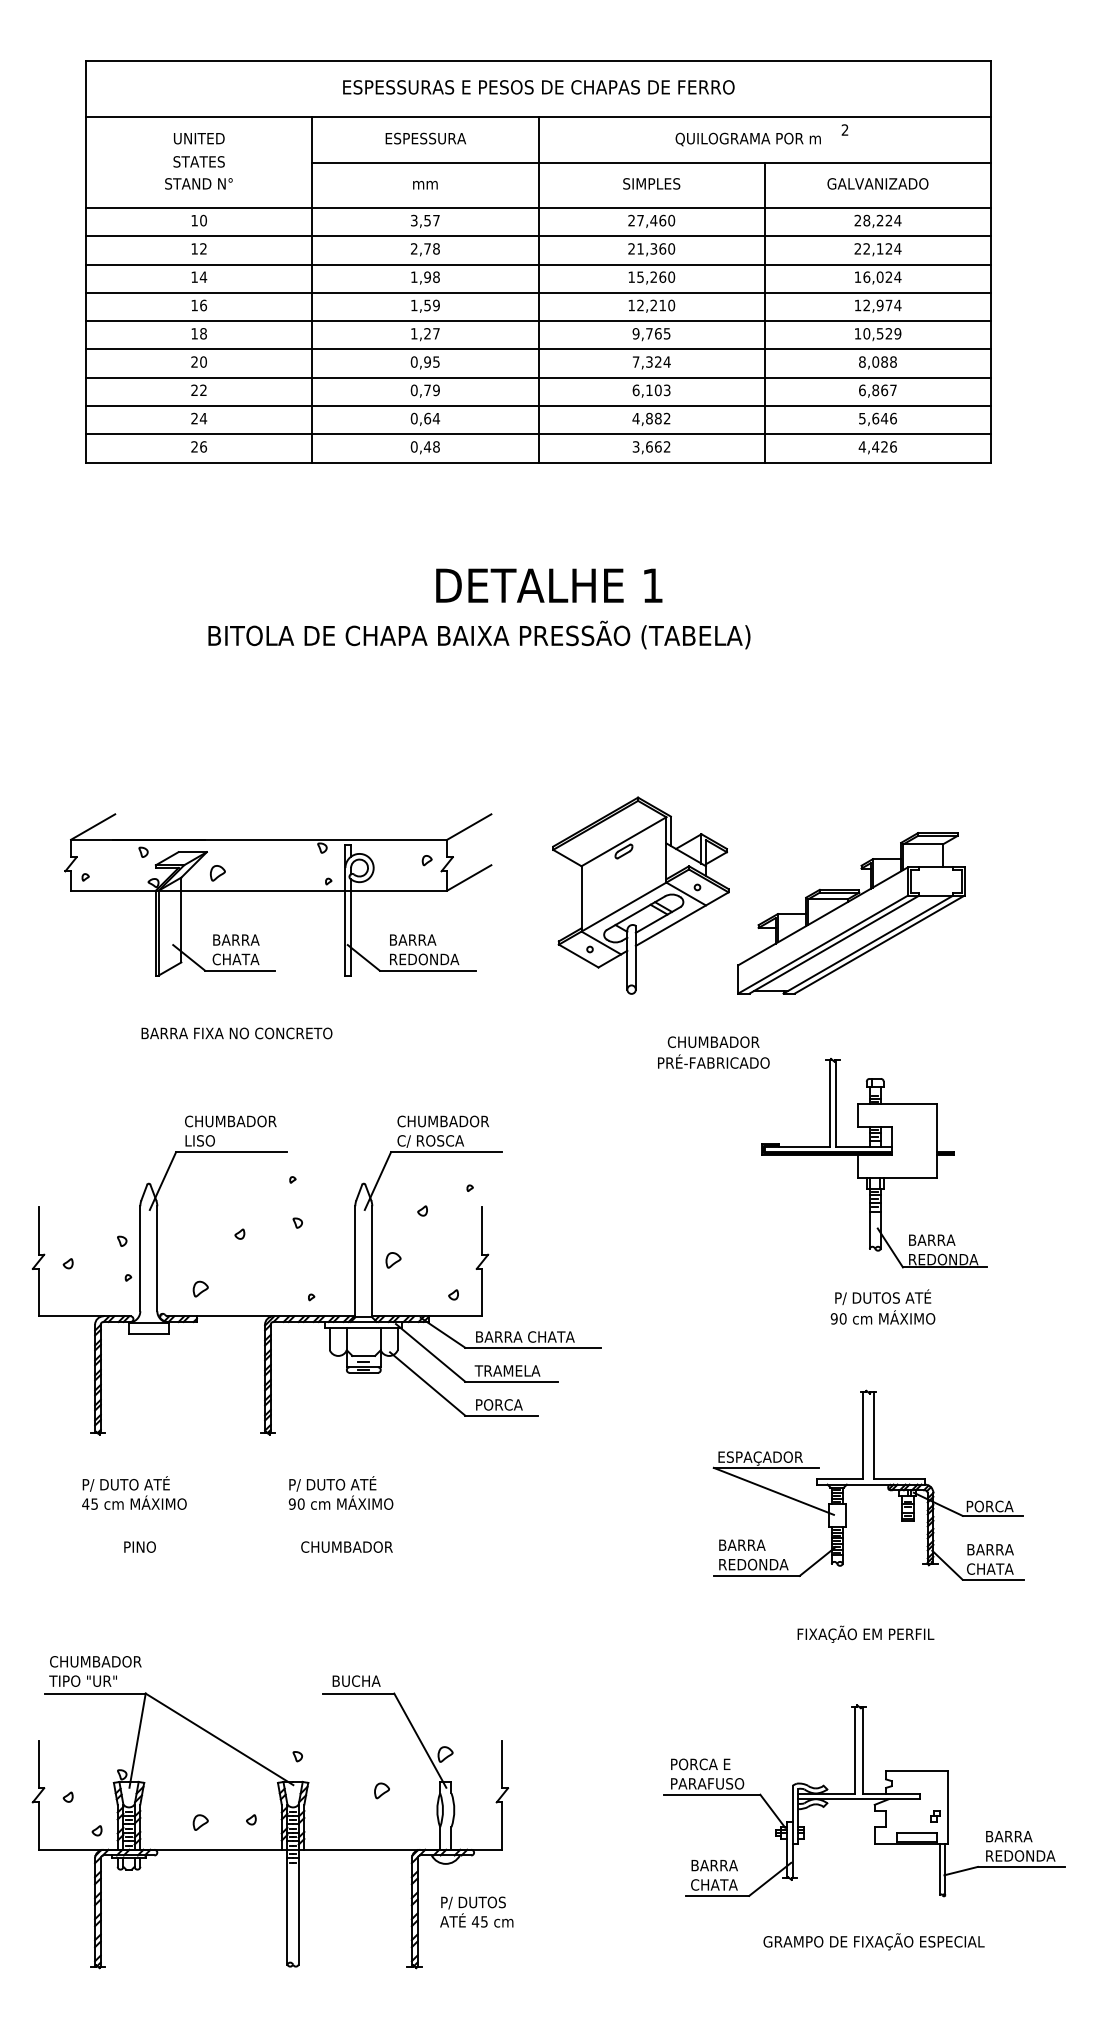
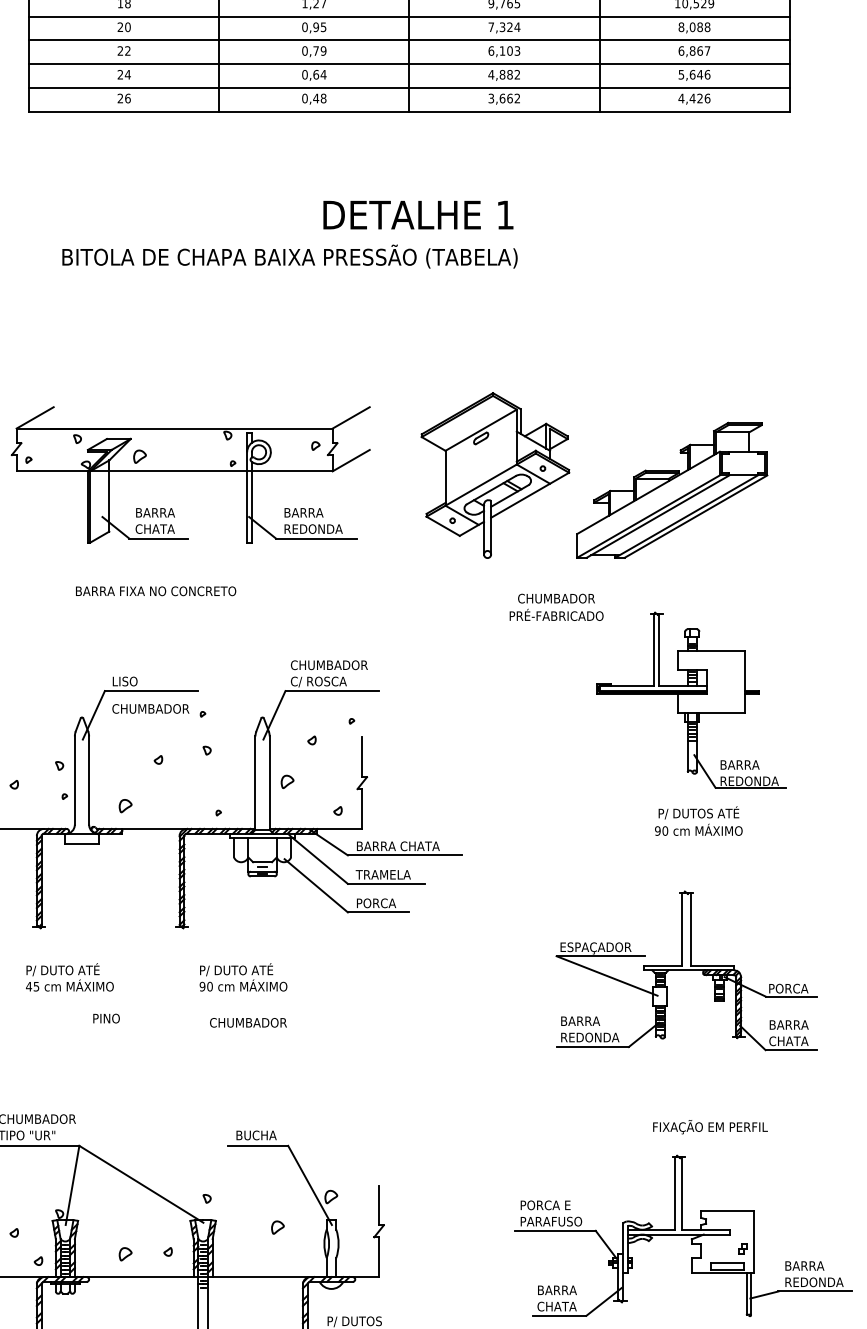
text: (479, 634) -> (290, 256), moved
text: (230, 1121) -> (150, 708), moved
text: (139, 1546) -> (106, 1018), moved
text: (865, 1633) -> (710, 1126), moved

